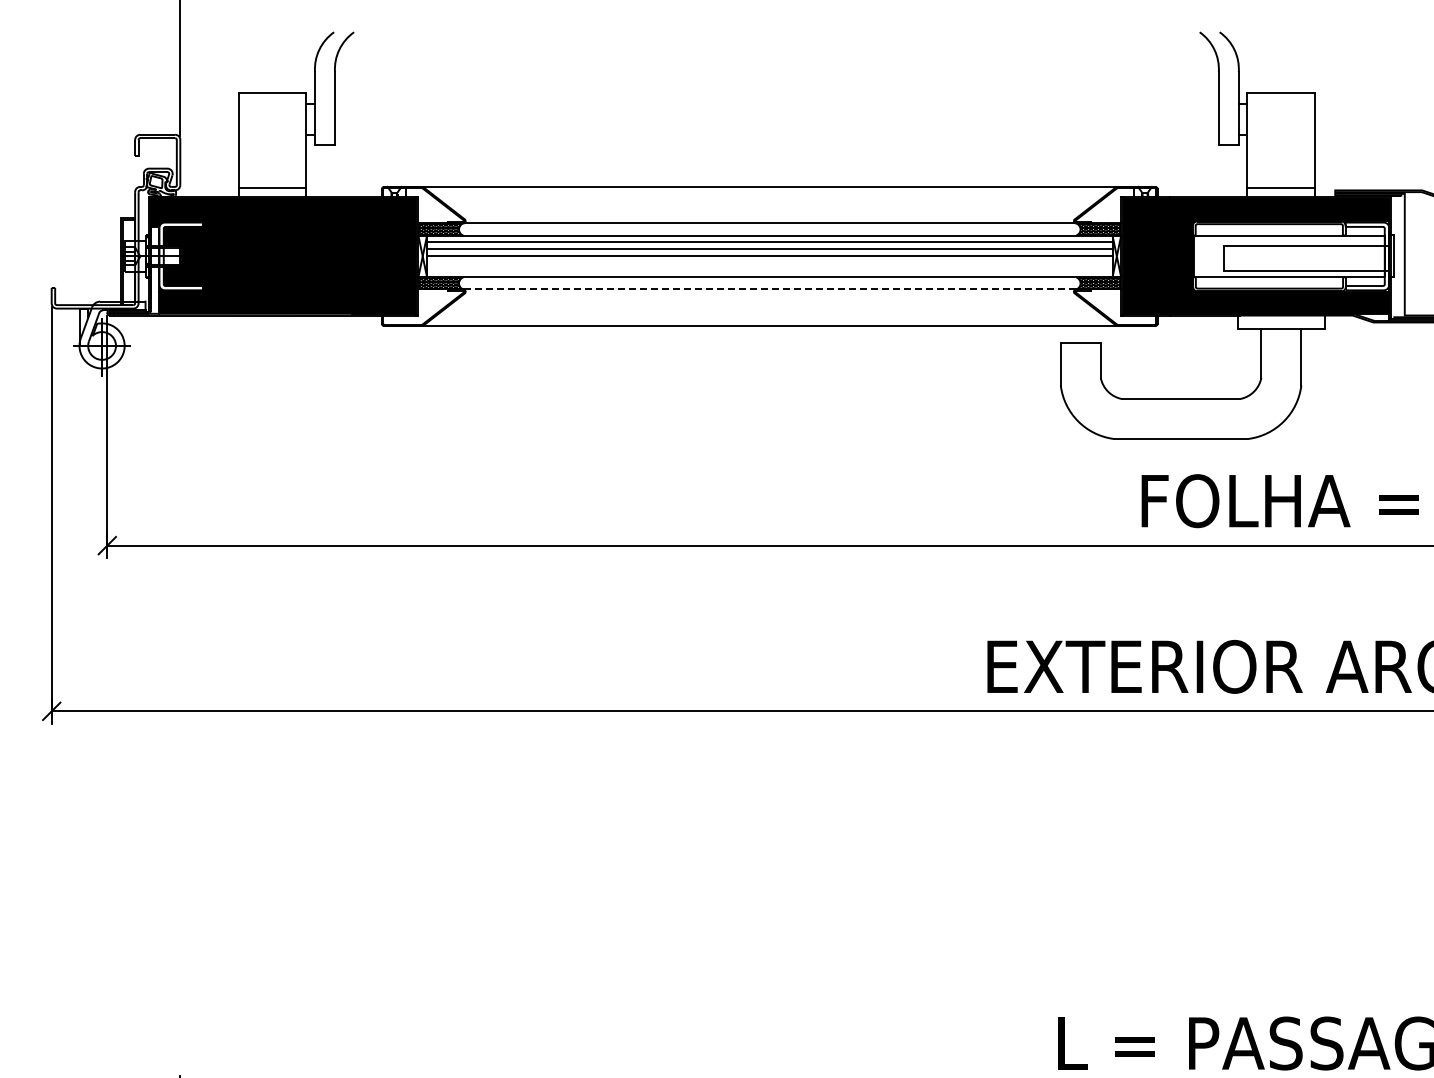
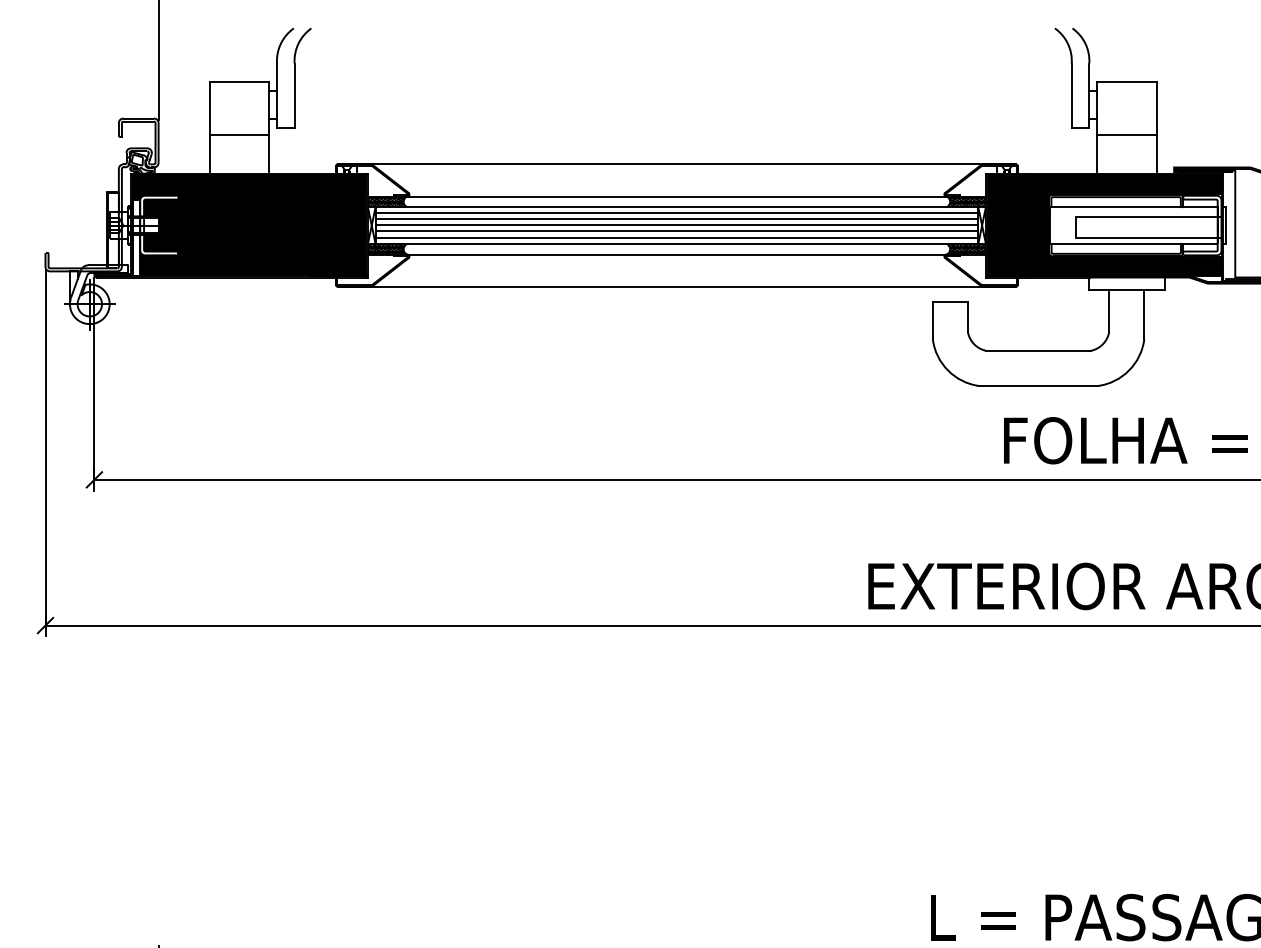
line: (272, 187) -> (239, 135), moved
line: (1281, 187) -> (1126, 135), moved
line: (769, 262) -> (676, 230), added
line: (769, 270) -> (676, 237), added
line: (769, 289) -> (676, 254), dashed -> solid

